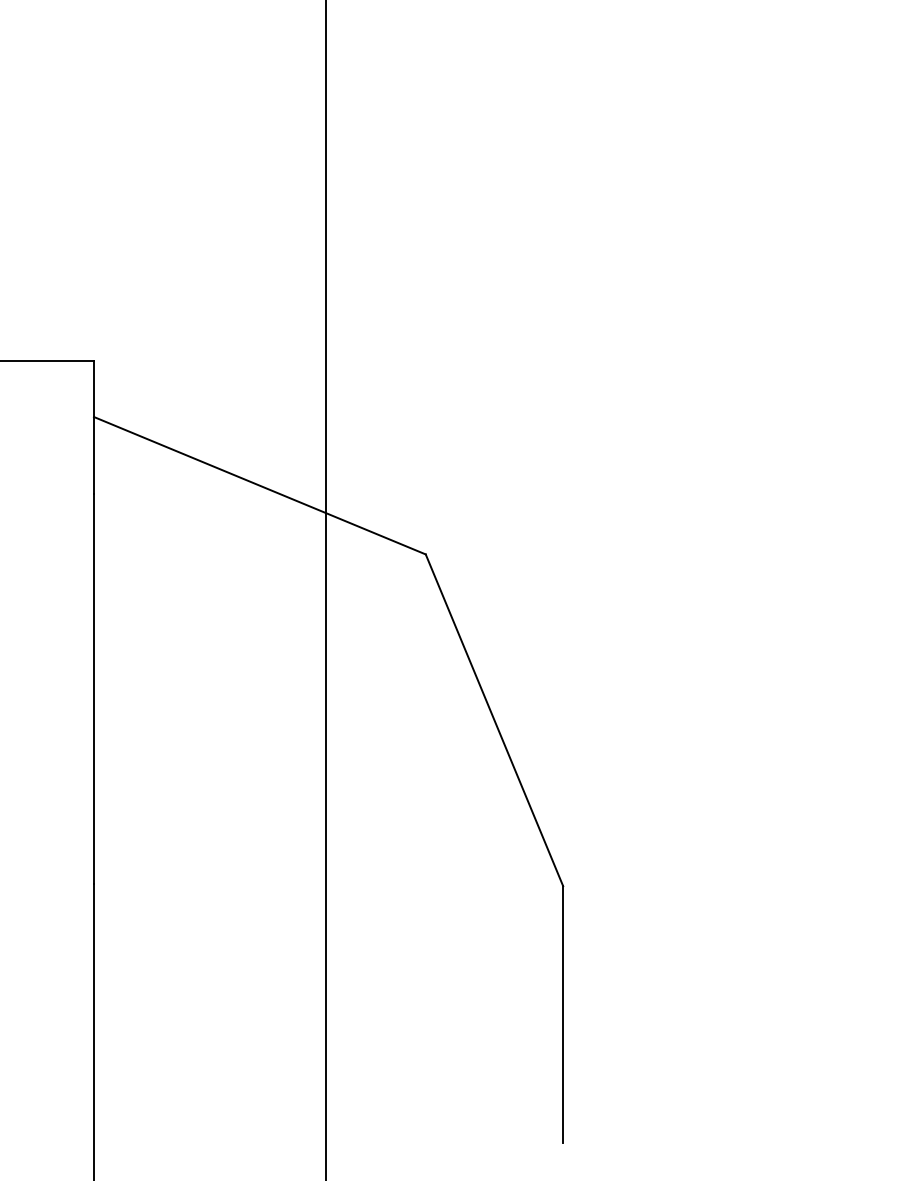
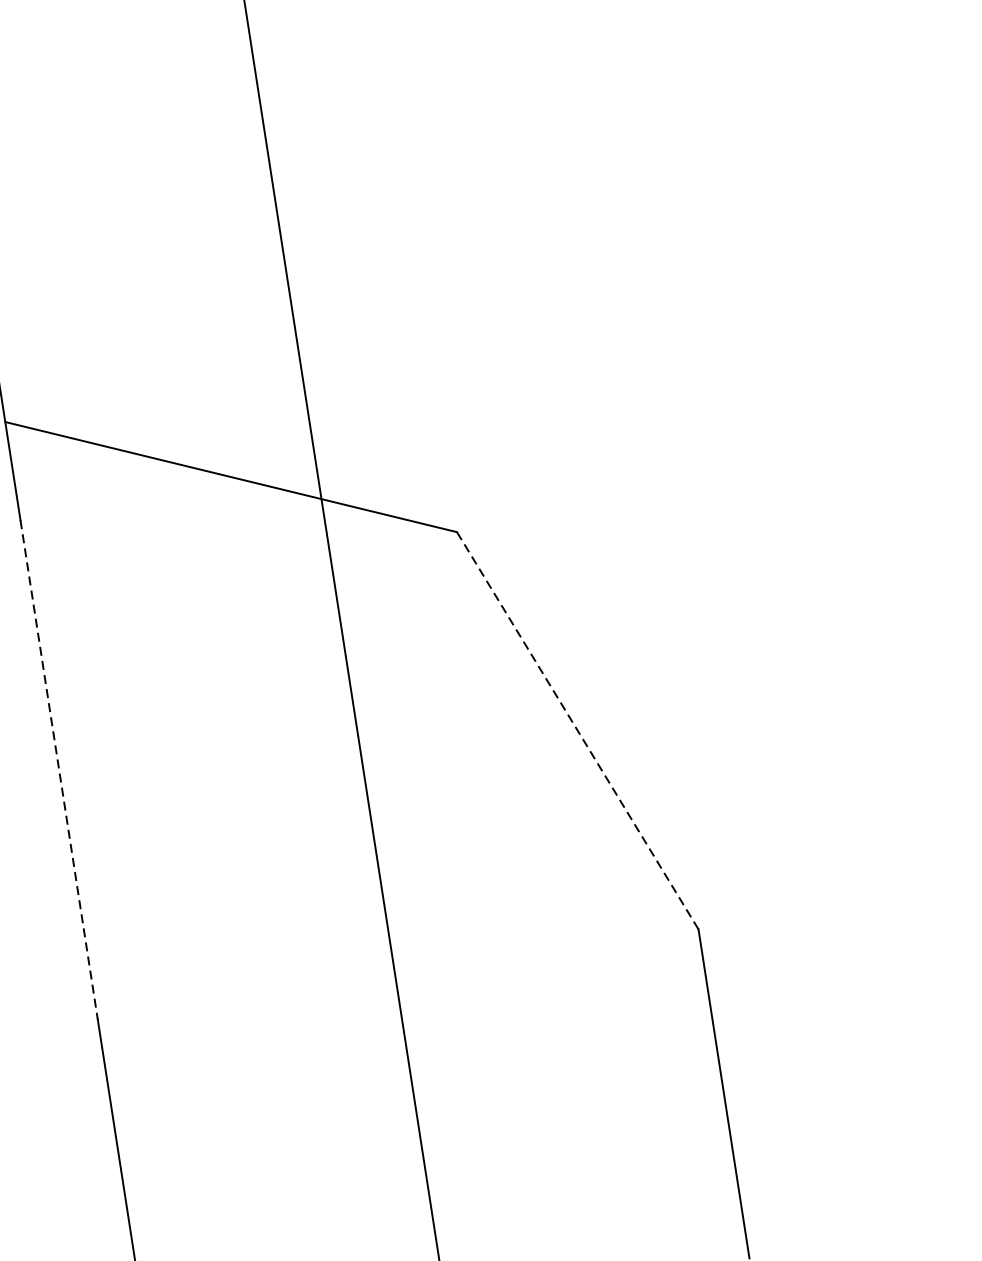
line: (94, 689) -> (59, 770), solid -> dashed
line: (494, 720) -> (577, 730), solid -> dashed

